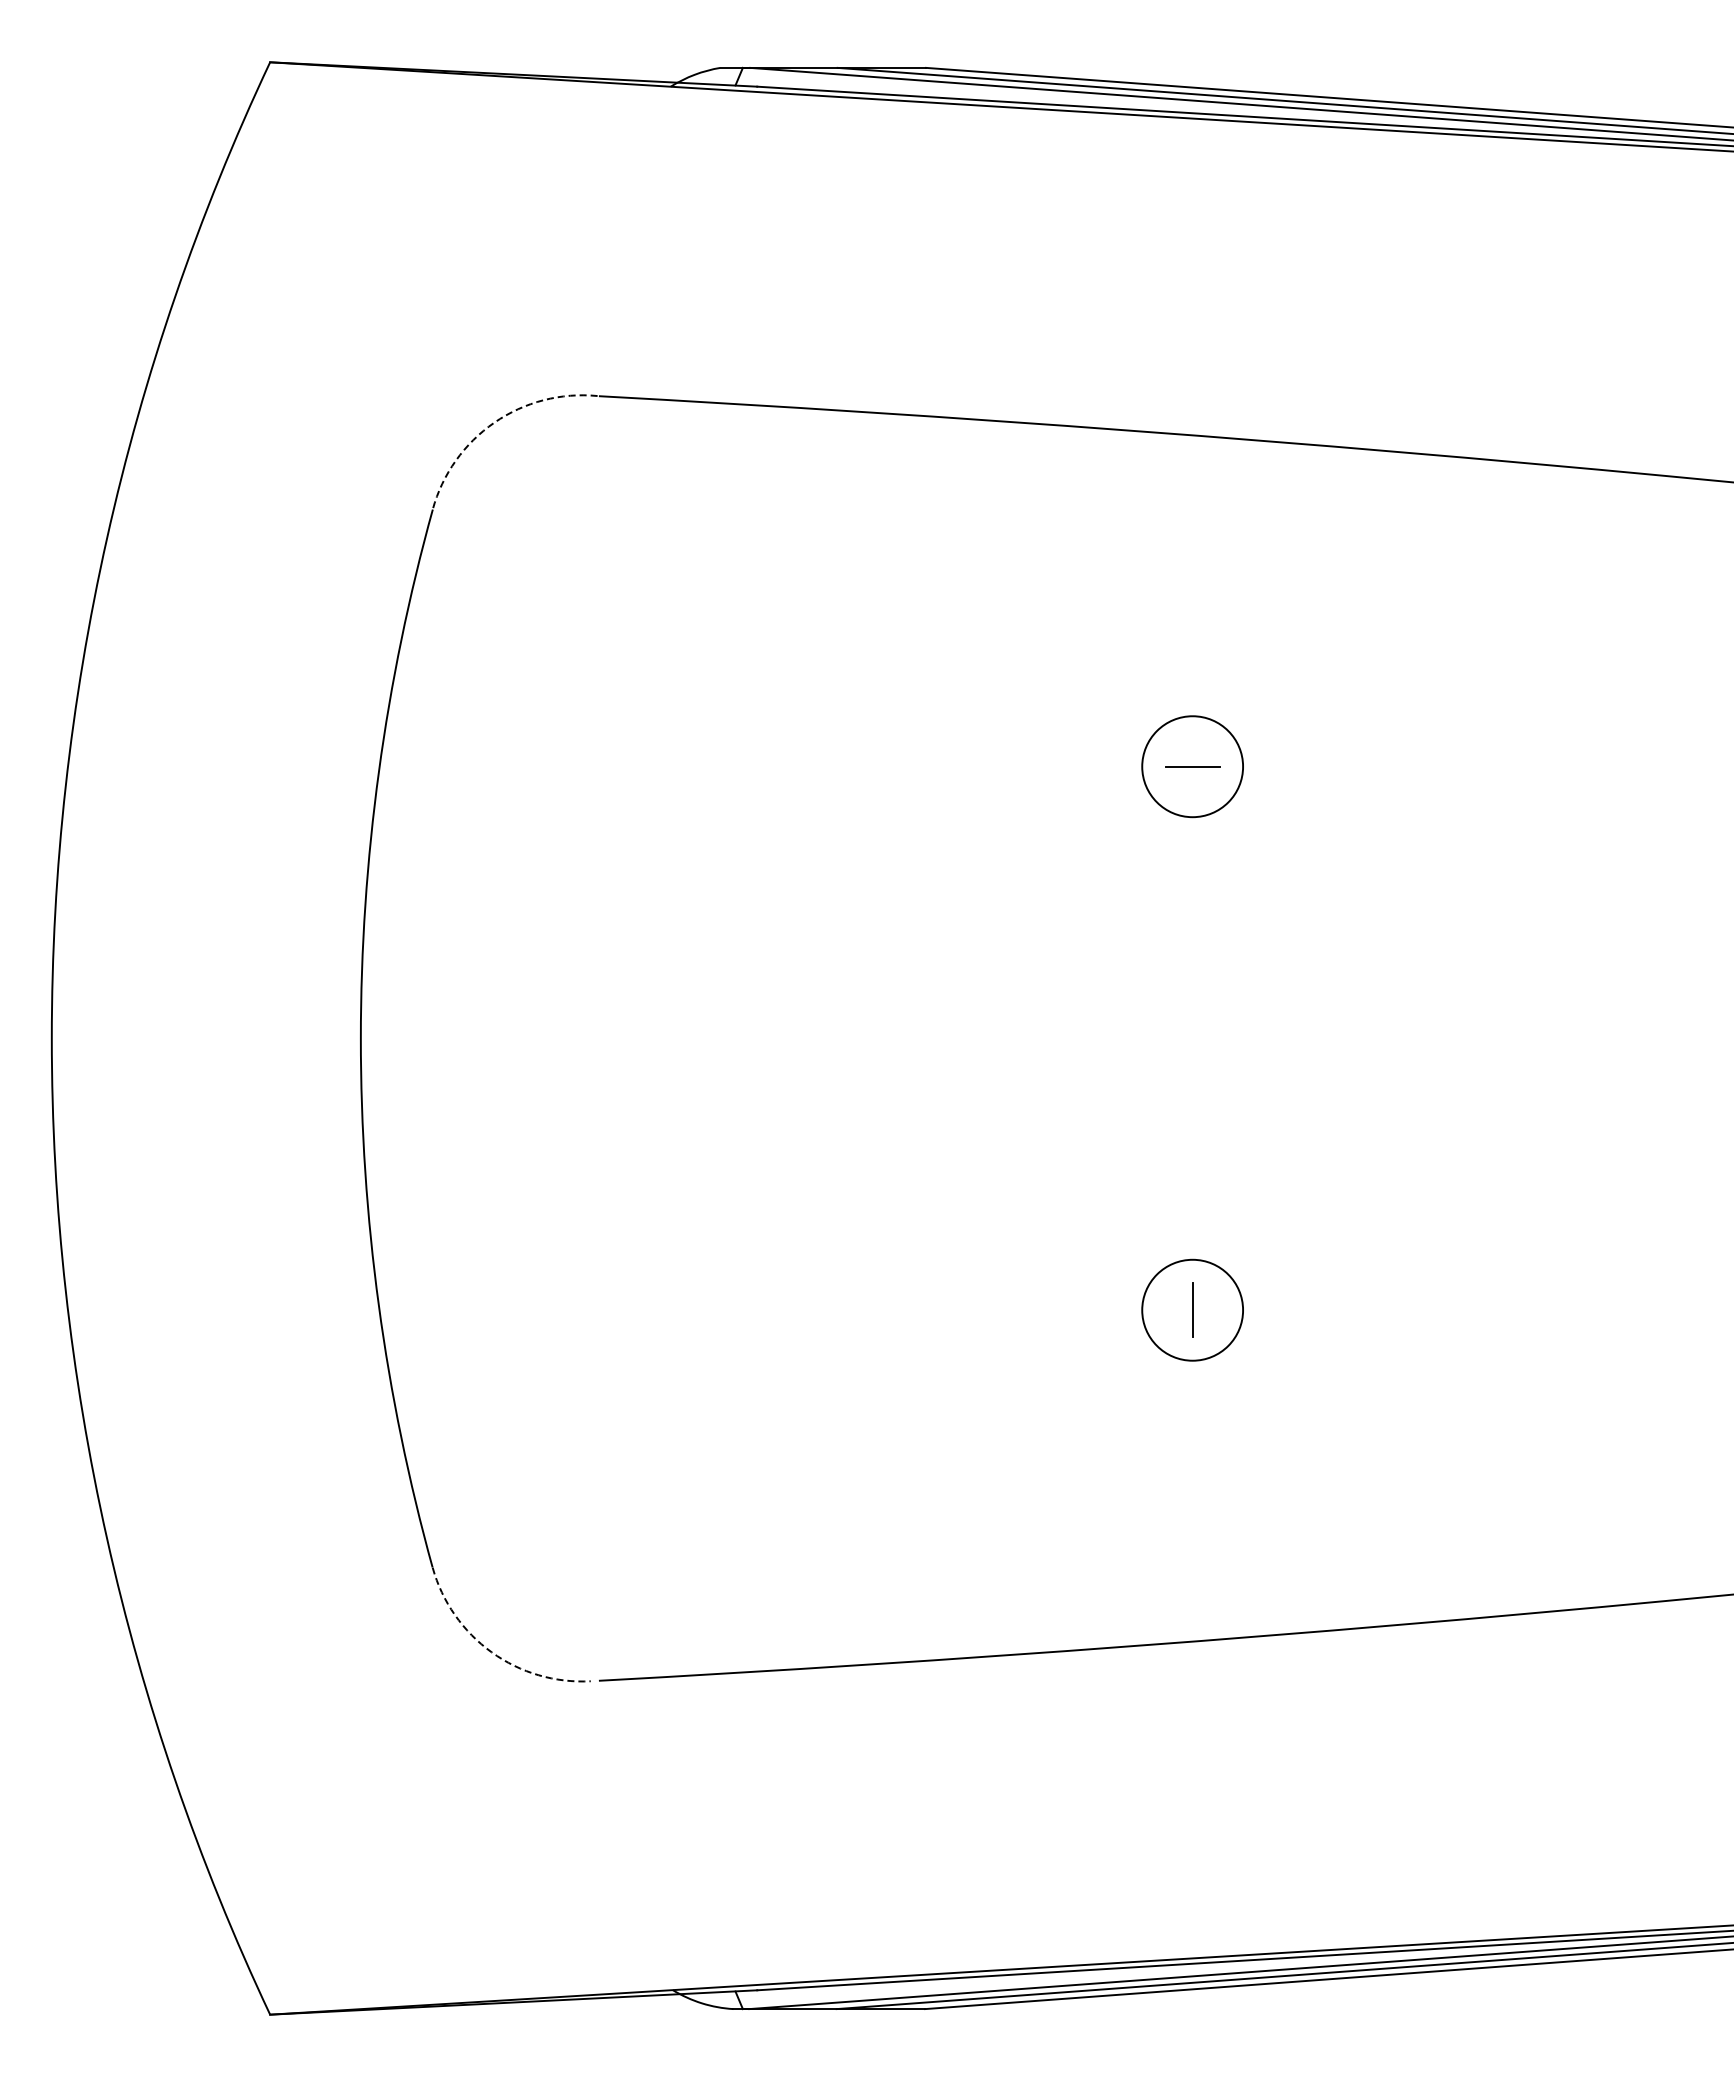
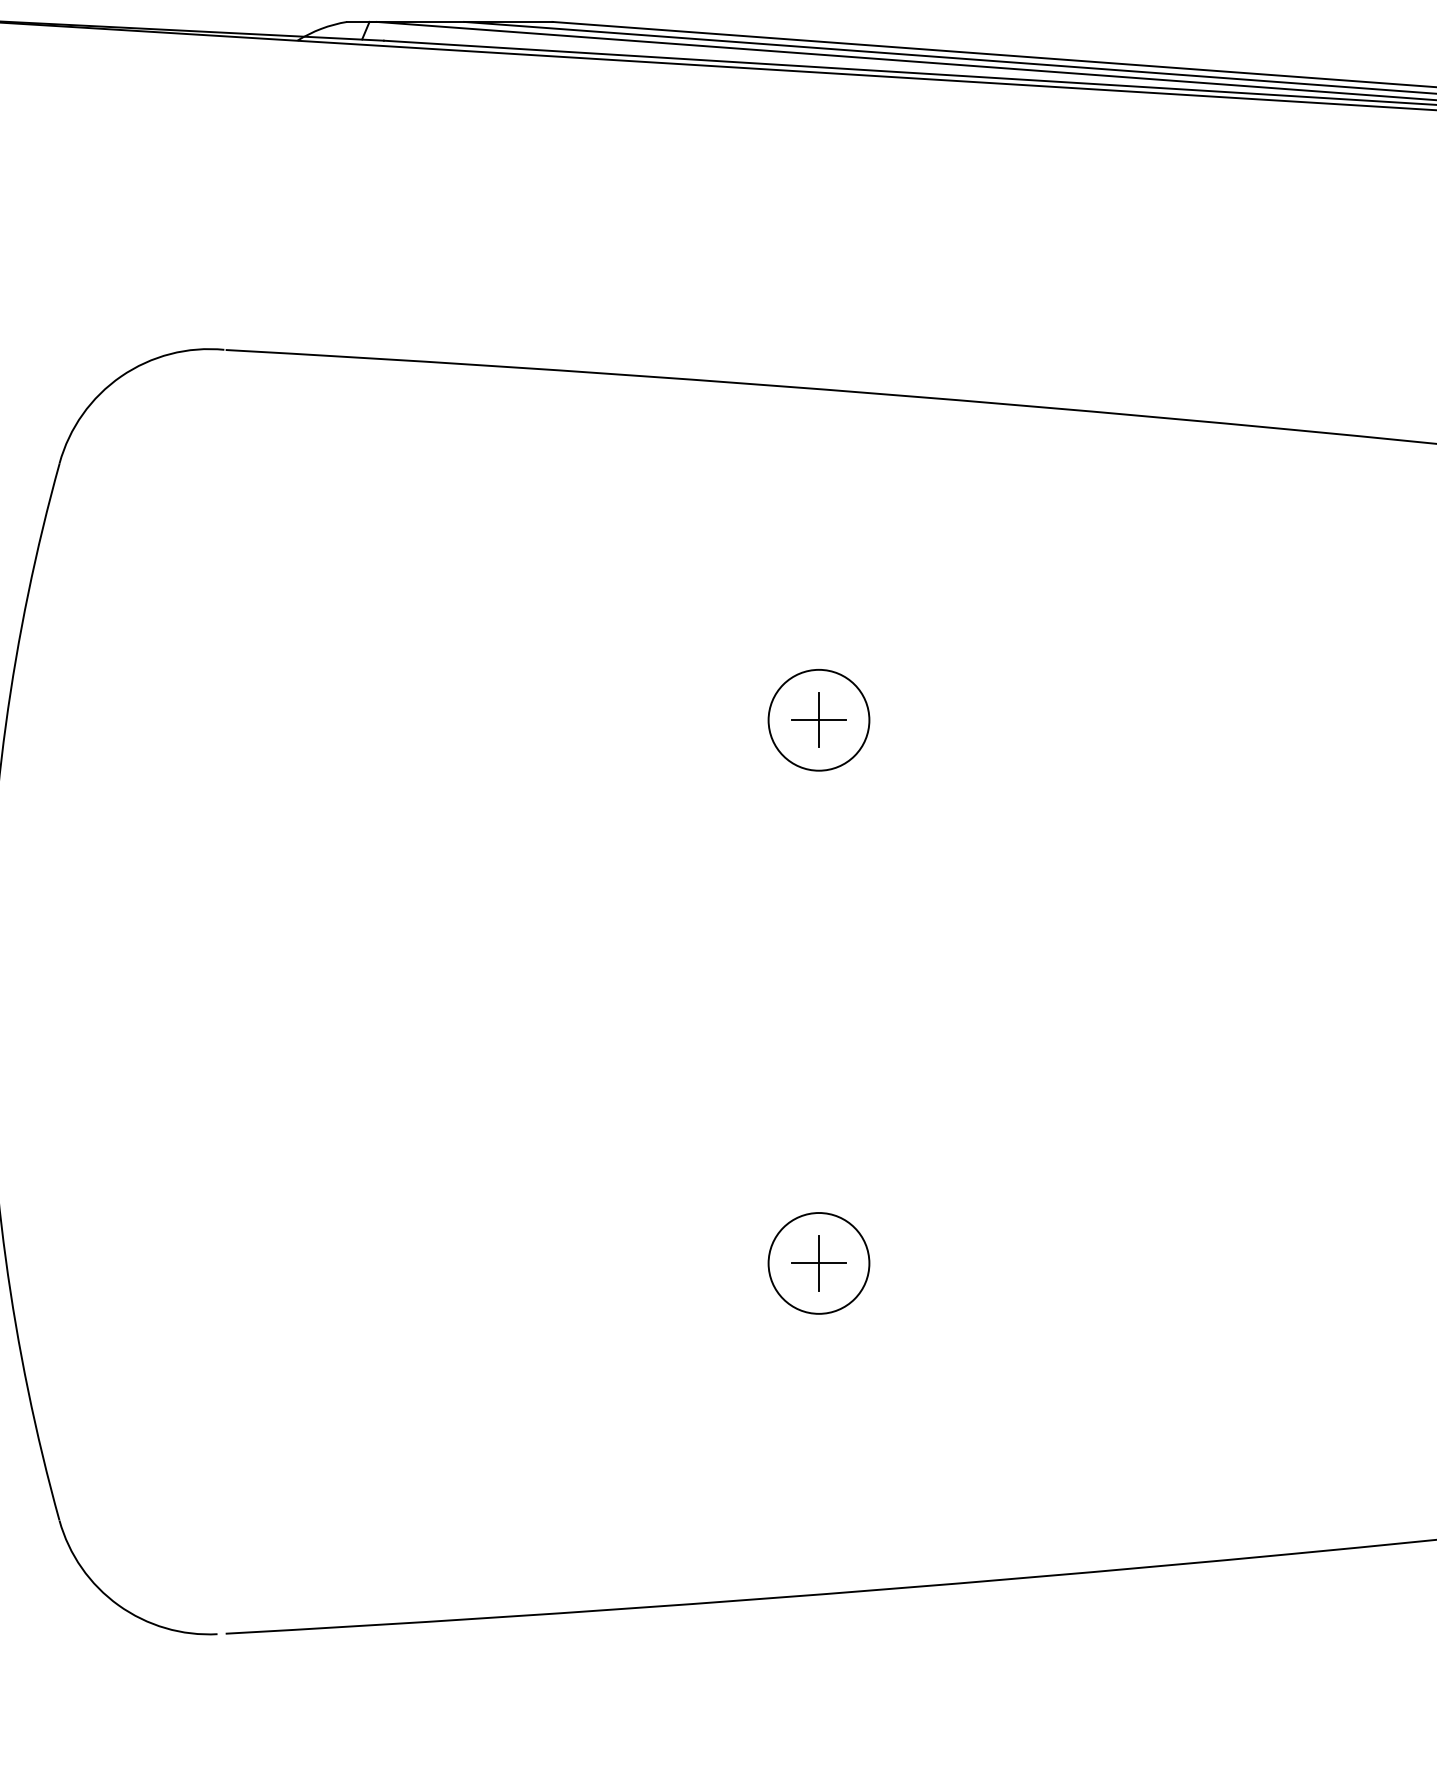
line: (494, 422) -> (121, 376), dashed -> solid
line: (1192, 766) -> (818, 720), added
line: (1192, 1310) -> (818, 1263), added
line: (491, 1652) -> (118, 1605), dashed -> solid

